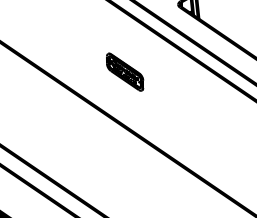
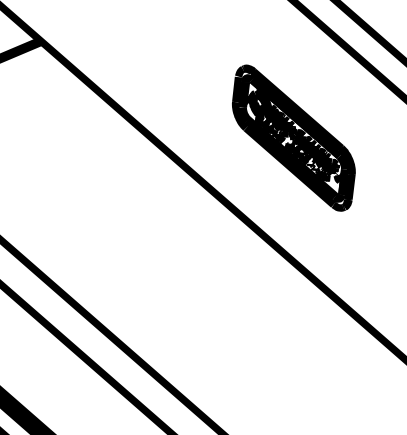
part: (124, 71) -> (292, 136), size x1.67

